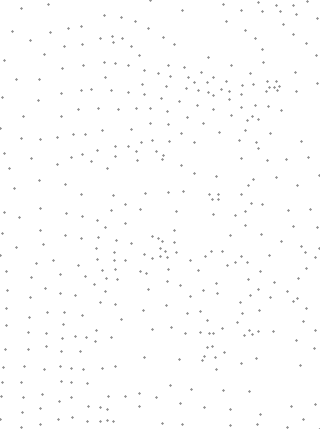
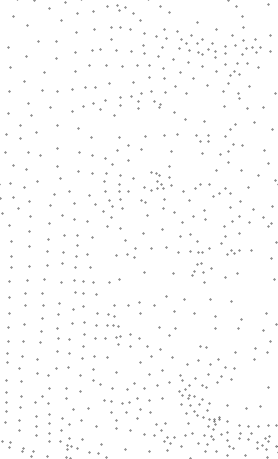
part: (273, 85) -> (251, 46), size x1.67
part: (214, 196) -> (202, 138), size x1.67
part: (91, 335) -> (131, 252), moved

